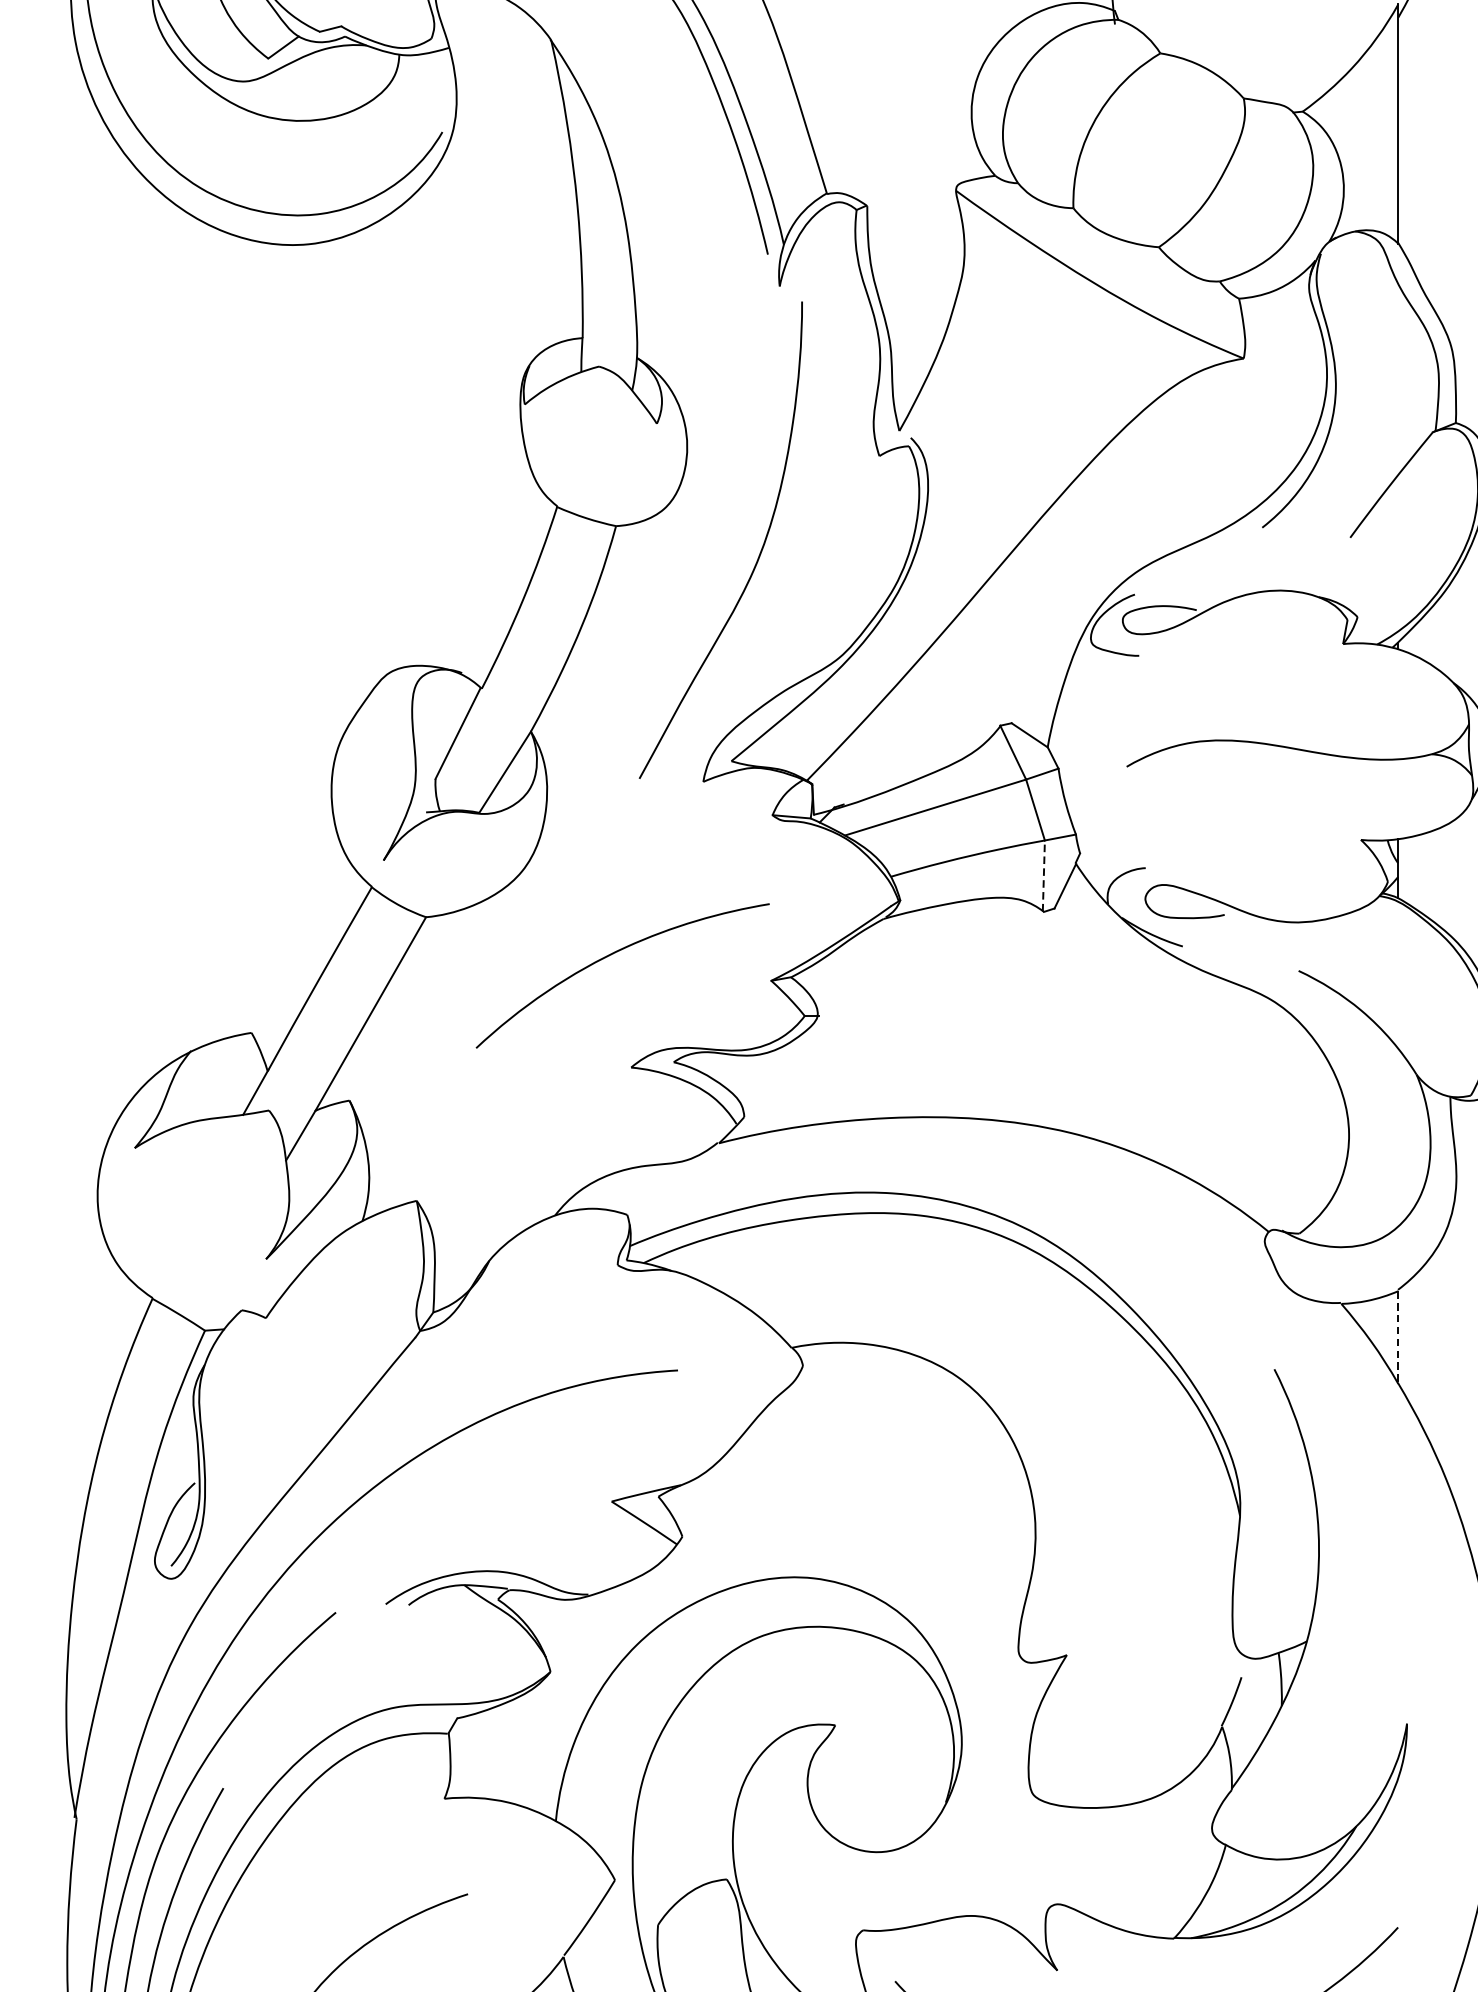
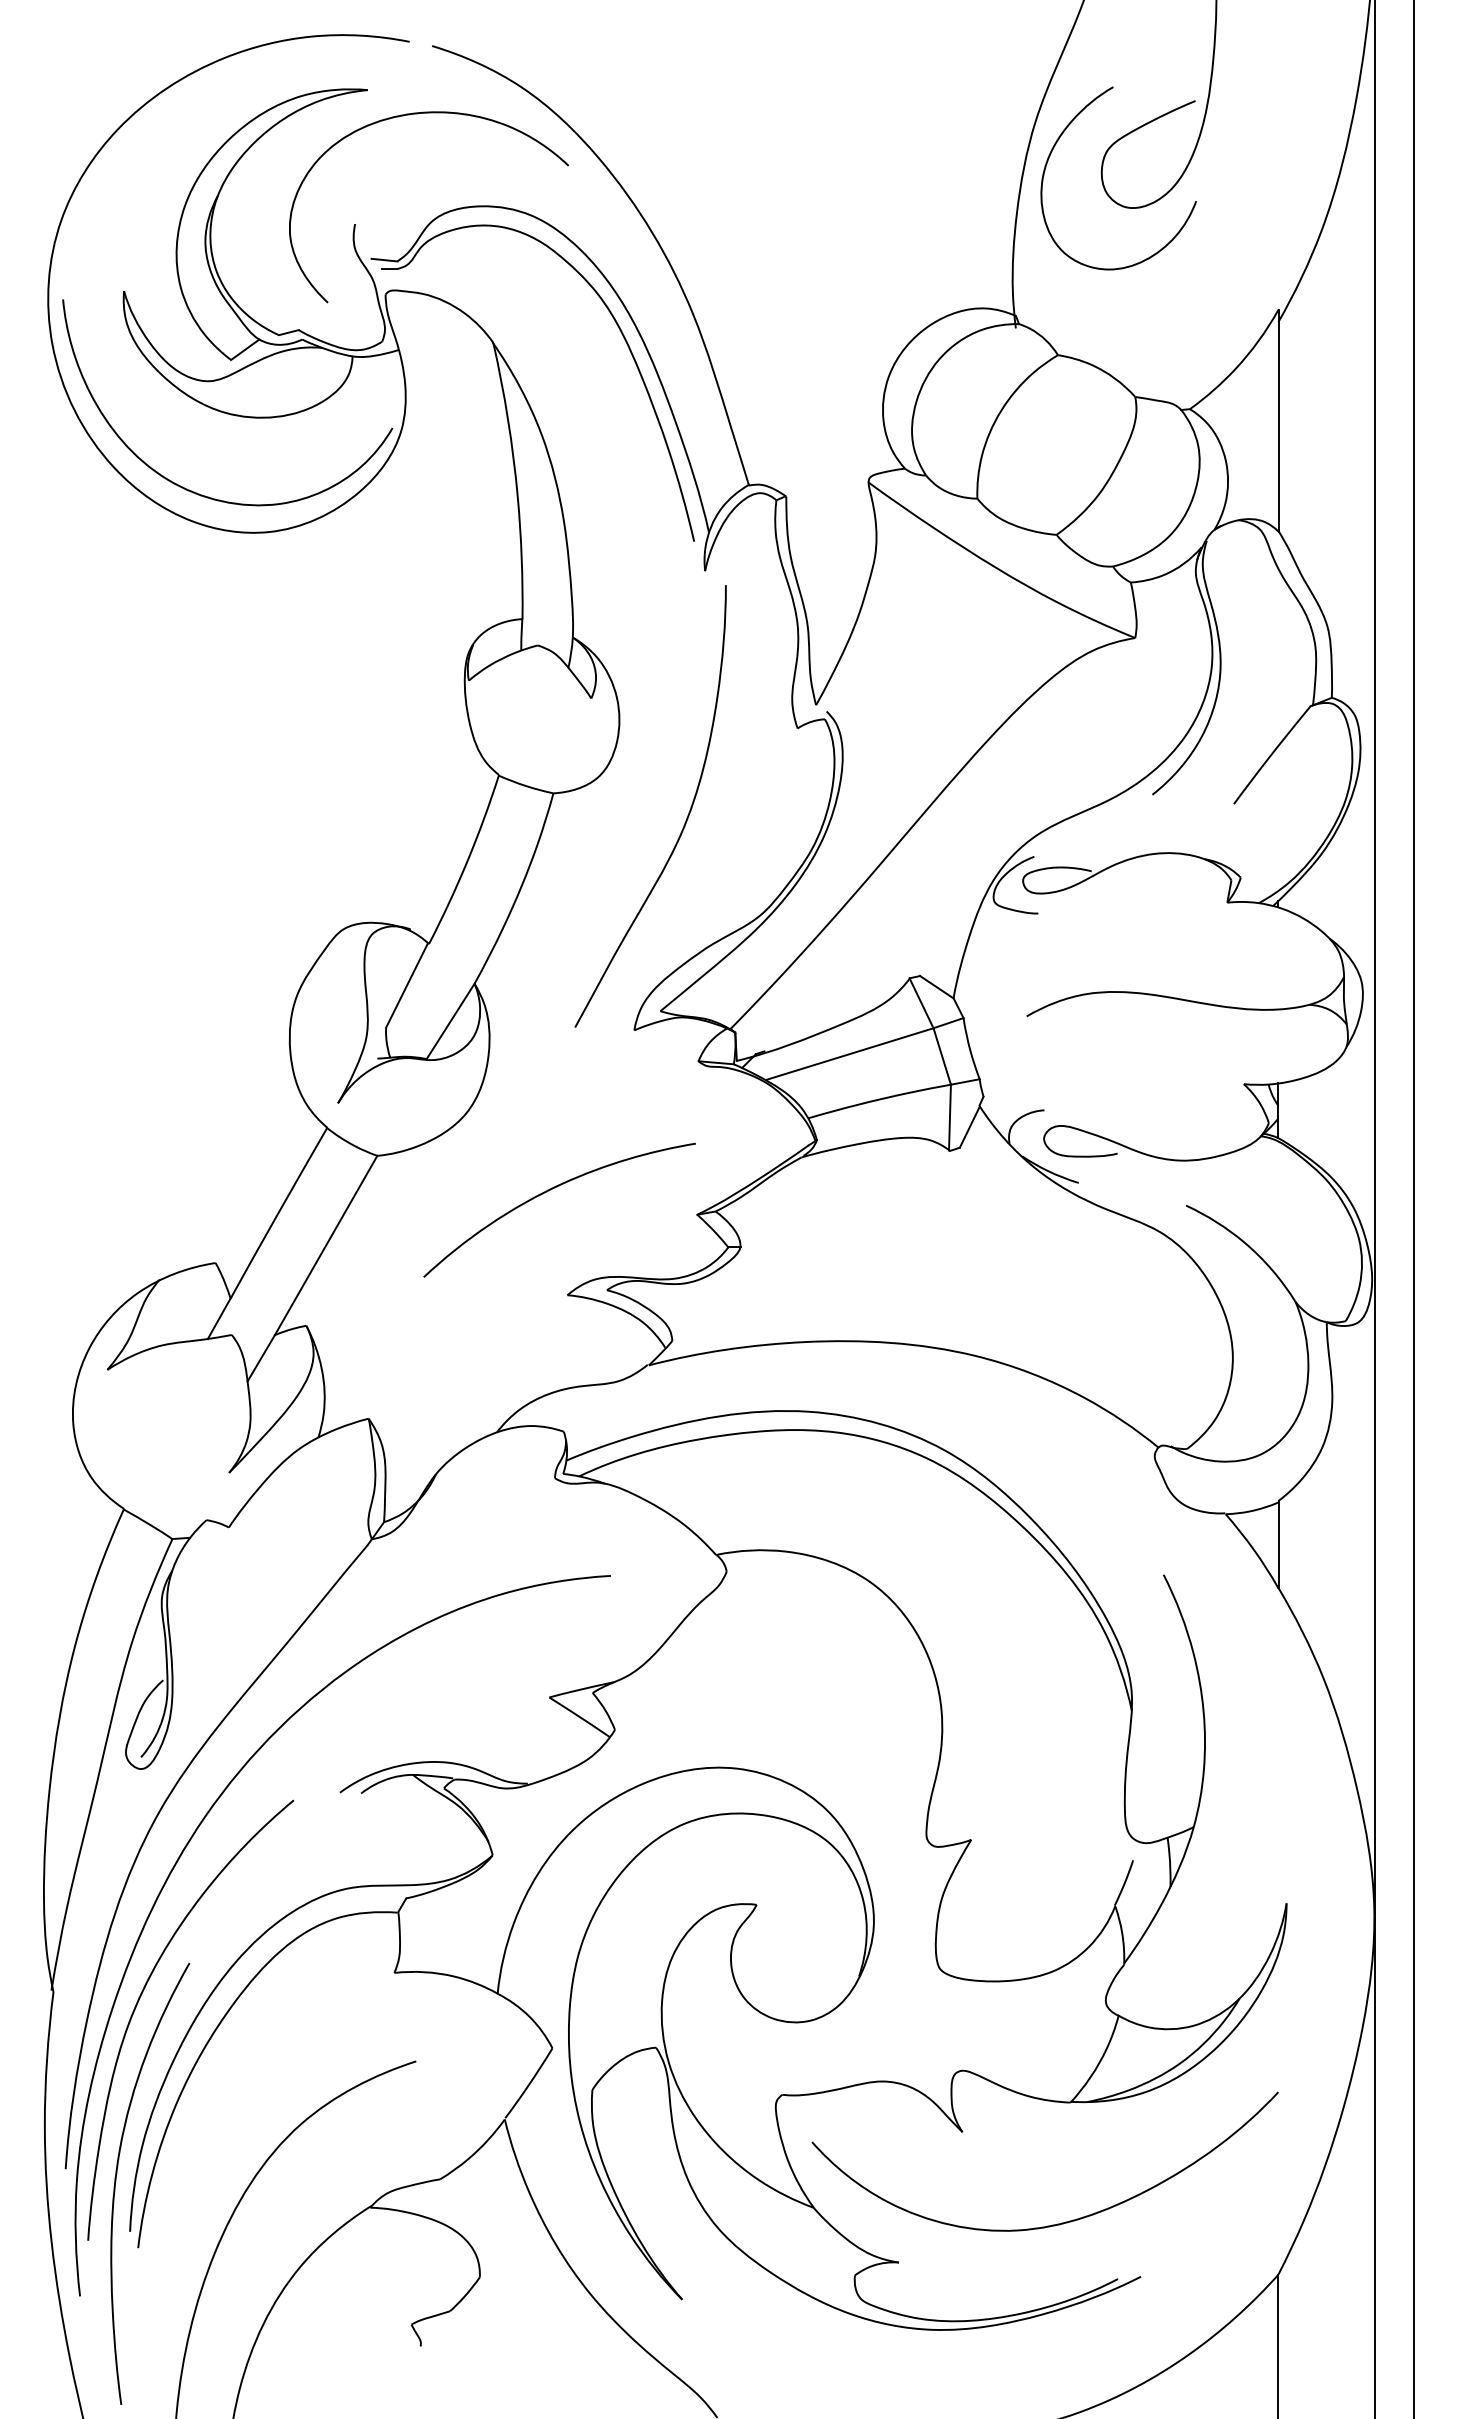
line: (1043, 875) -> (949, 1117), dashed -> solid
line: (1398, 1337) -> (1278, 1545), dashed -> solid

